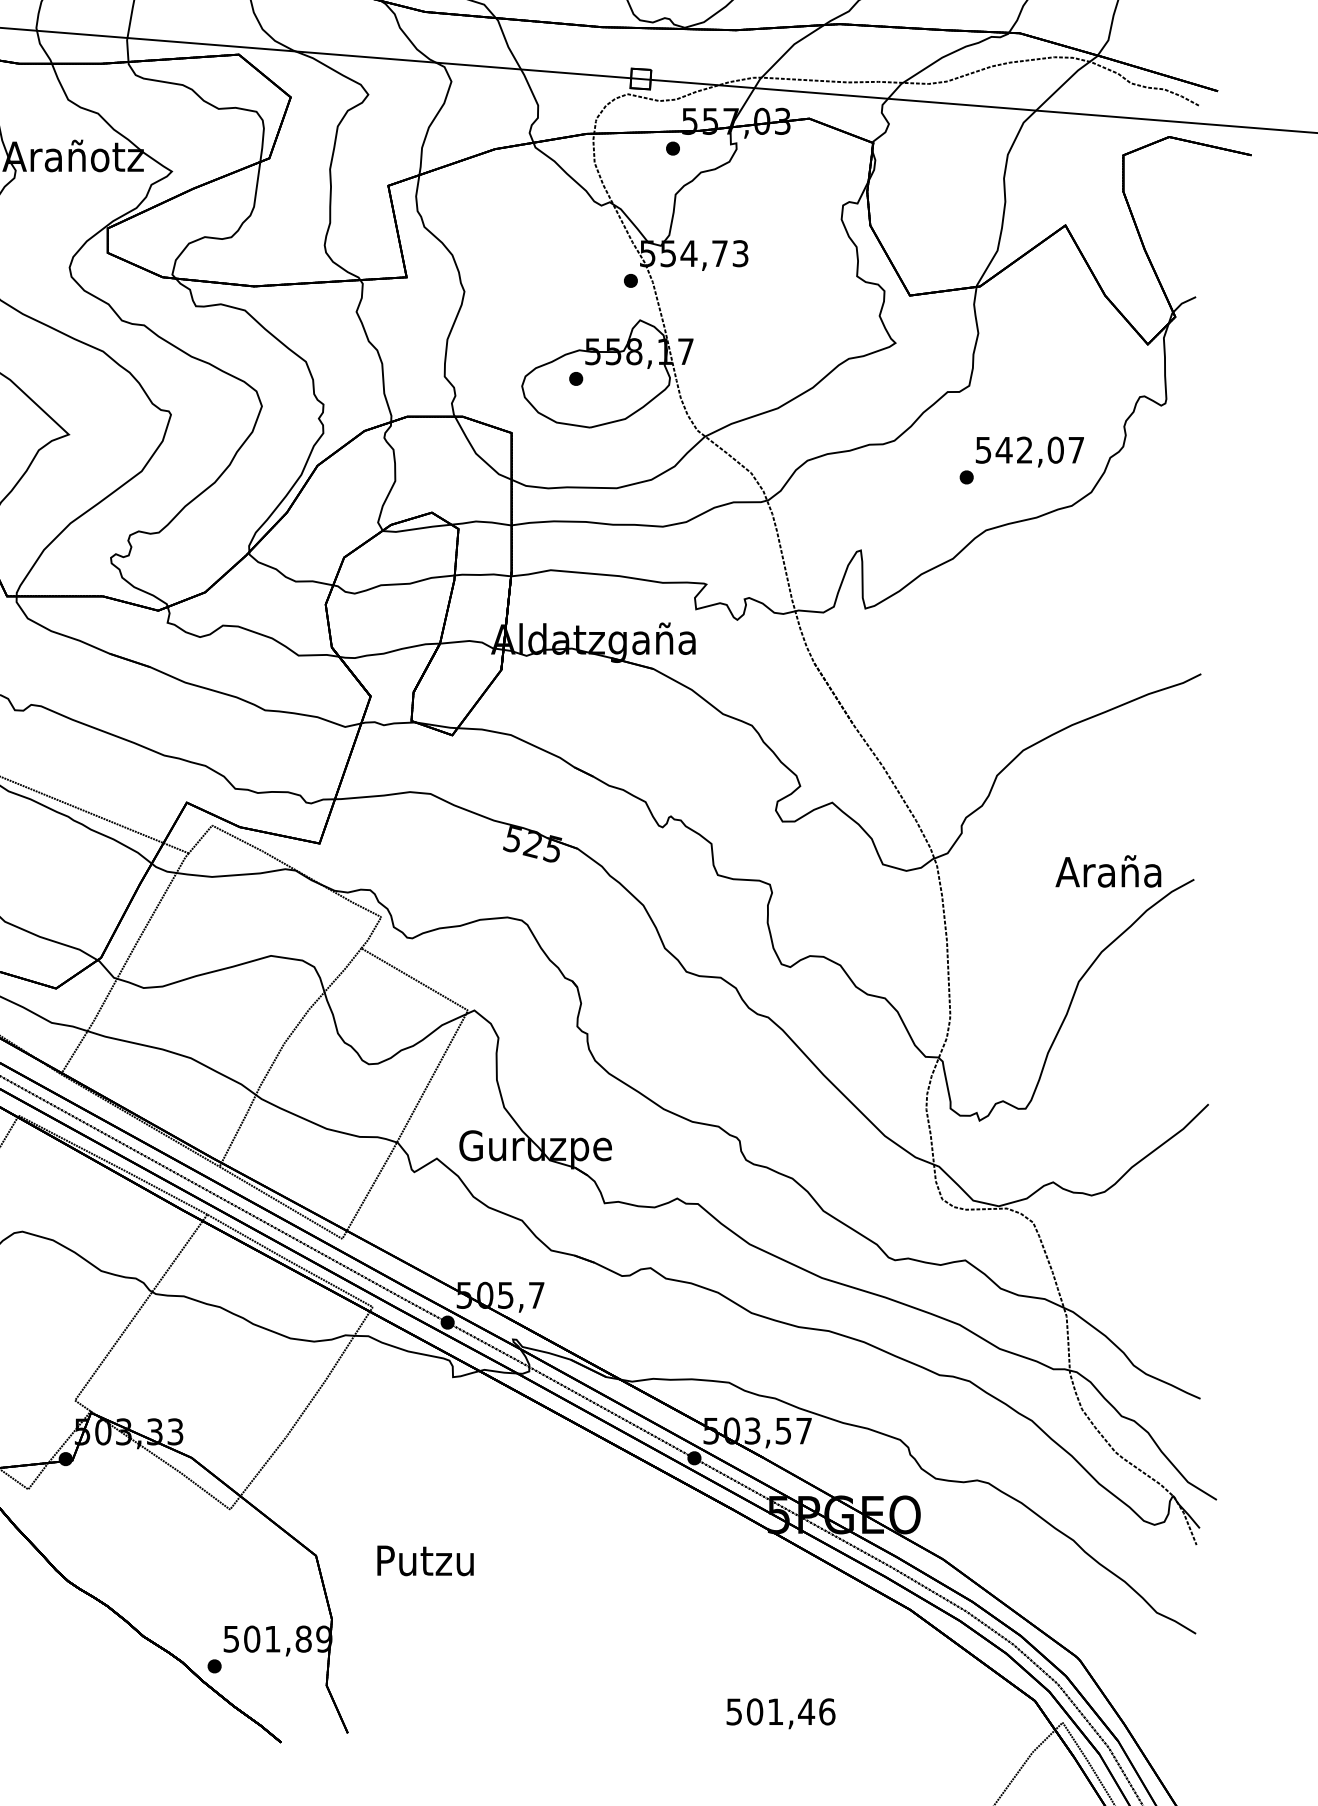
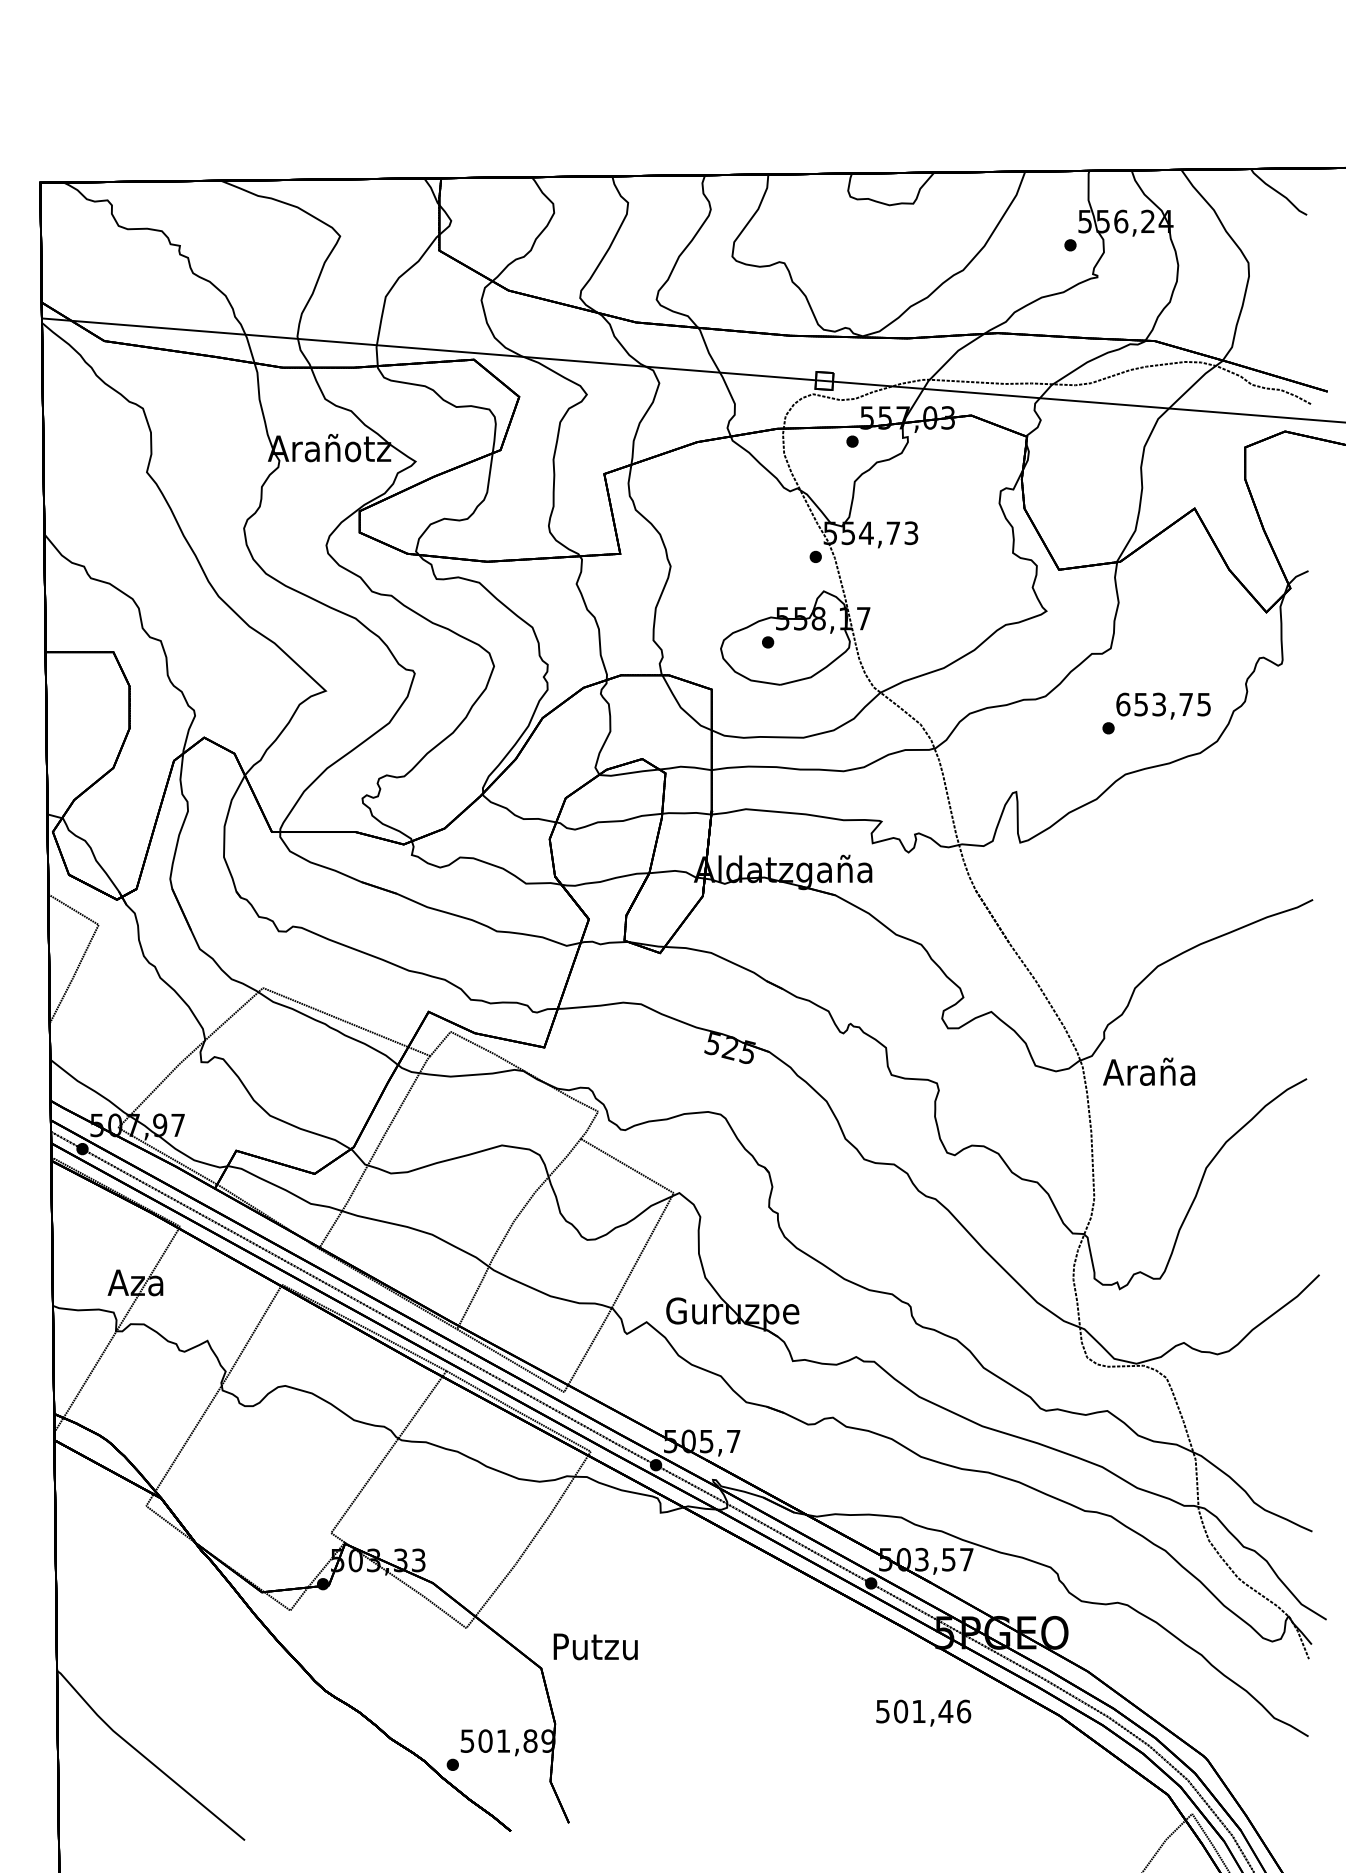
text: (1029, 450) -> (1163, 704), 542,07 -> 653,75
text: (1108, 871) -> (1149, 1071), moved
text: (425, 1560) -> (595, 1646), moved
text: (780, 1712) -> (923, 1712), moved

